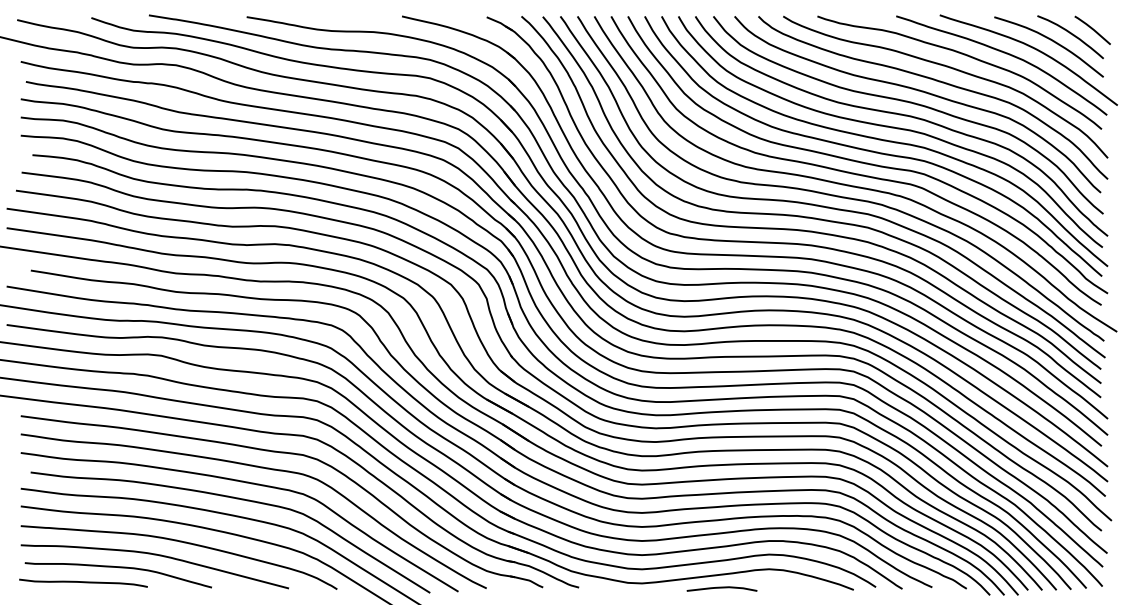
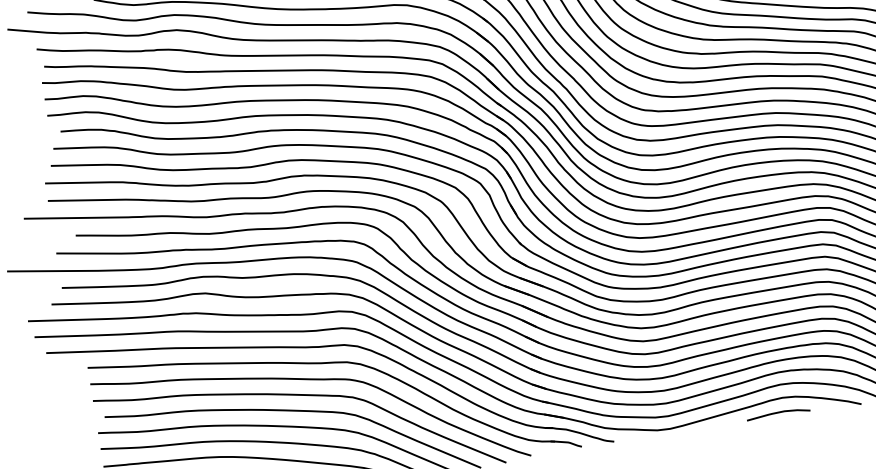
curve: (721, 588) -> (777, 413), moved

